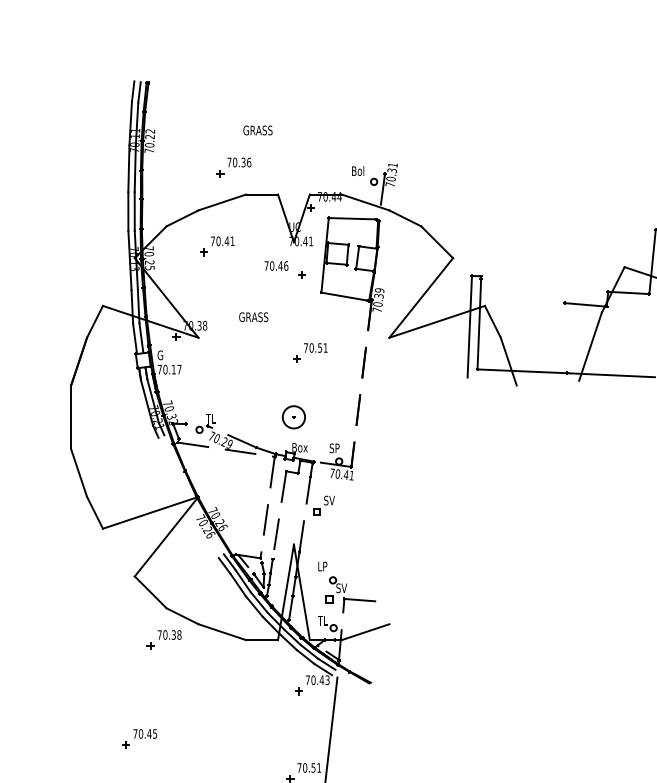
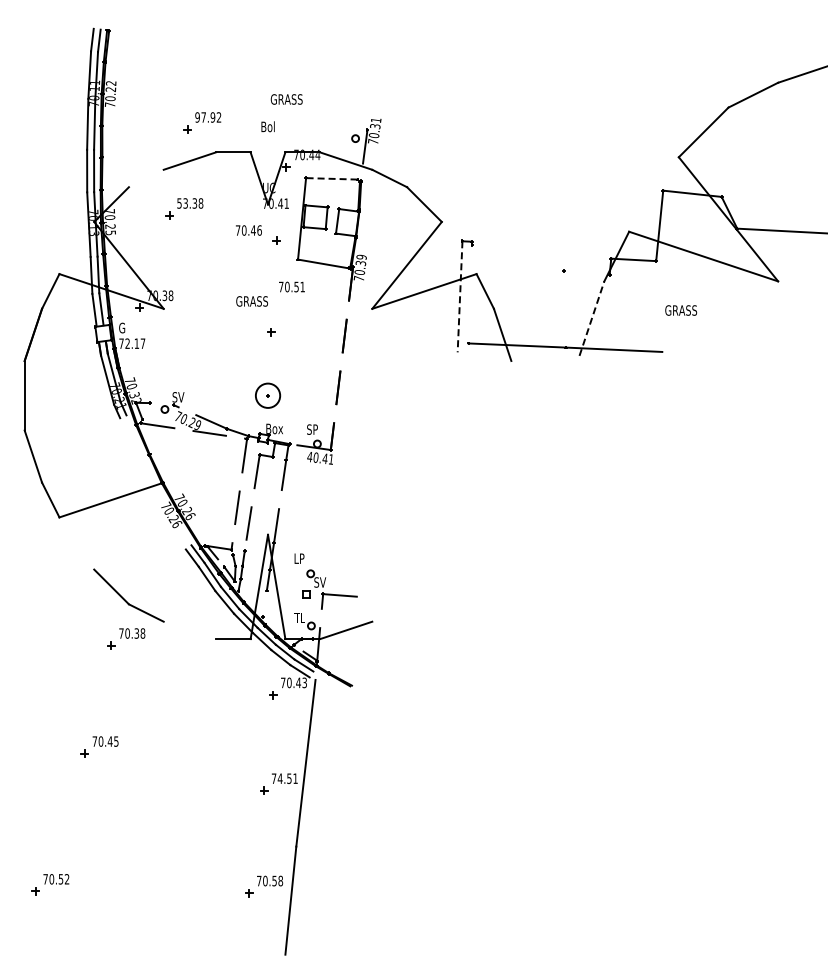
text: (257, 130) -> (286, 99), moved
text: (239, 162) -> (208, 117), 70.36 -> 97.92
text: (357, 170) -> (267, 126), moved
line: (181, 218) -> (145, 178), removed
line: (352, 218) -> (331, 178), solid -> dashed
text: (222, 241) -> (190, 203), 70.41 -> 53.38
line: (585, 304) -> (586, 272), removed
text: (253, 317) -> (251, 301), moved
line: (479, 324) -> (470, 294), removed
line: (470, 326) -> (460, 296), solid -> dashed
line: (591, 346) -> (592, 318), solid -> dashed
text: (315, 347) -> (291, 286), moved
text: (165, 369) -> (127, 343), 70.17 -> 72.17
text: (211, 418) -> (178, 397), TL -> SV
text: (331, 472) -> (309, 456), 70.41 -> 40.41
part: (323, 504) -> (300, 491), removed
line: (166, 536) -> (128, 525), removed
line: (290, 607) -> (264, 603), removed
line: (222, 632) -> (189, 630), removed
text: (304, 767) -> (279, 778), 70.51 -> 74.51

